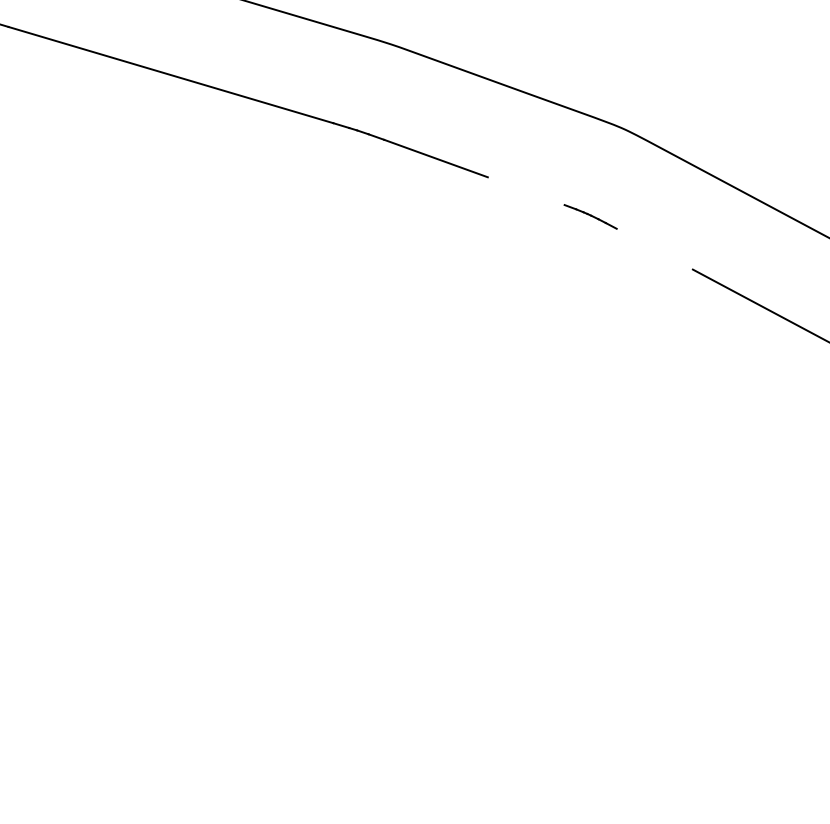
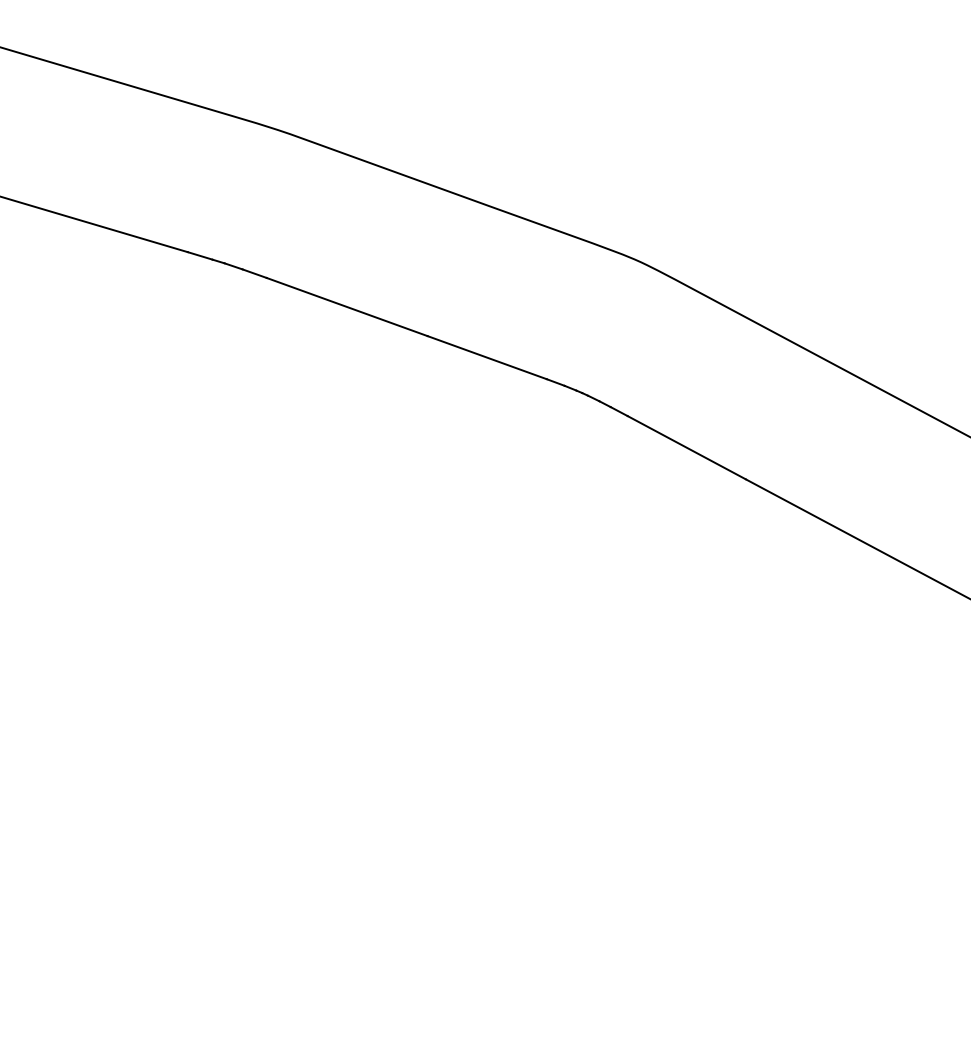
line: (525, 191) -> (486, 358), added
line: (654, 248) -> (686, 446), added

